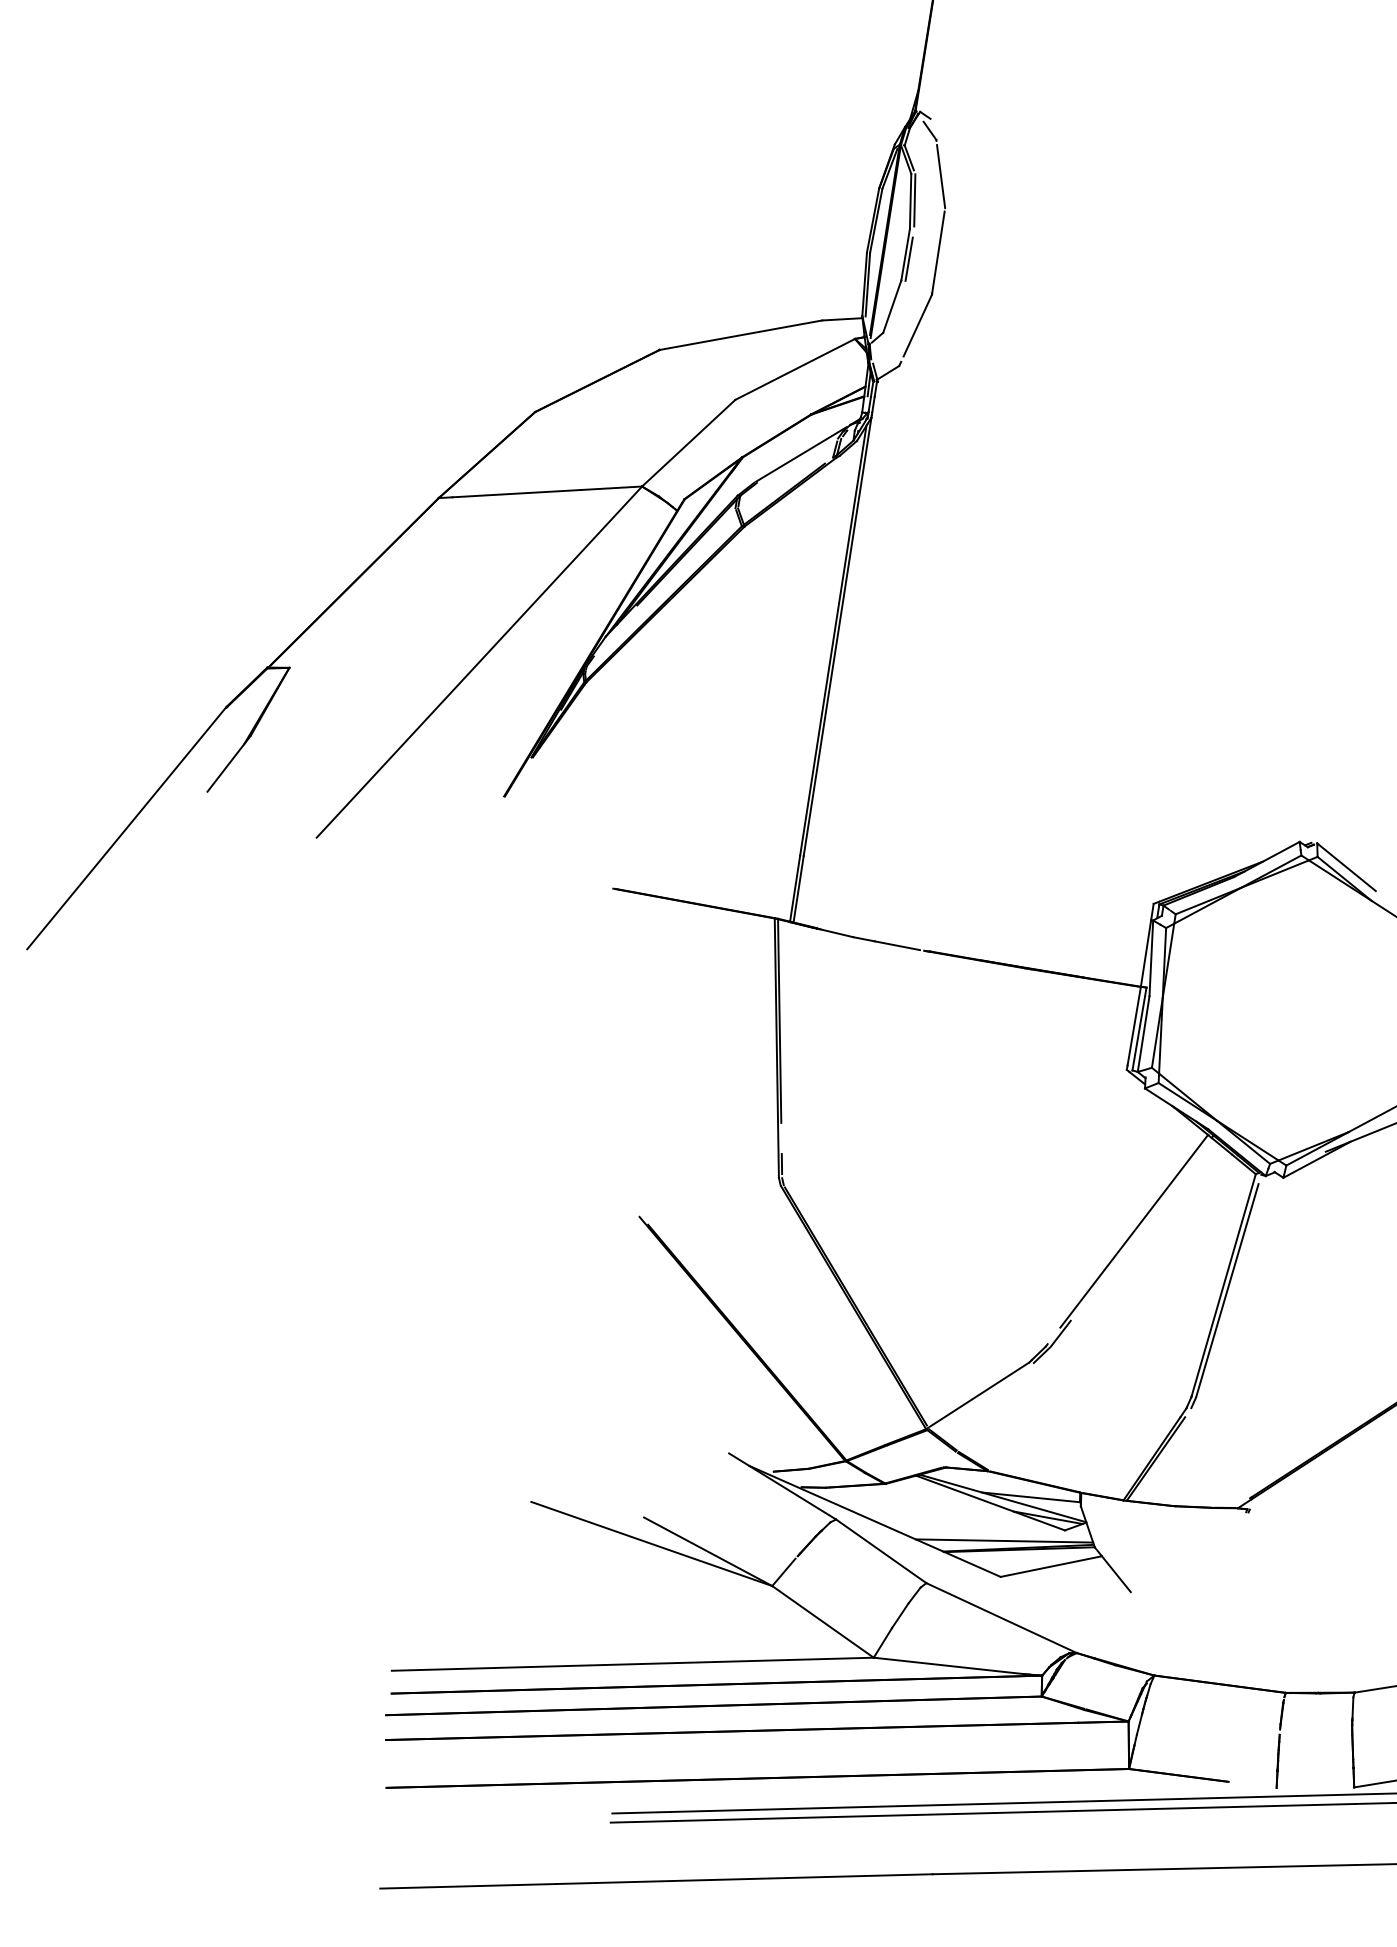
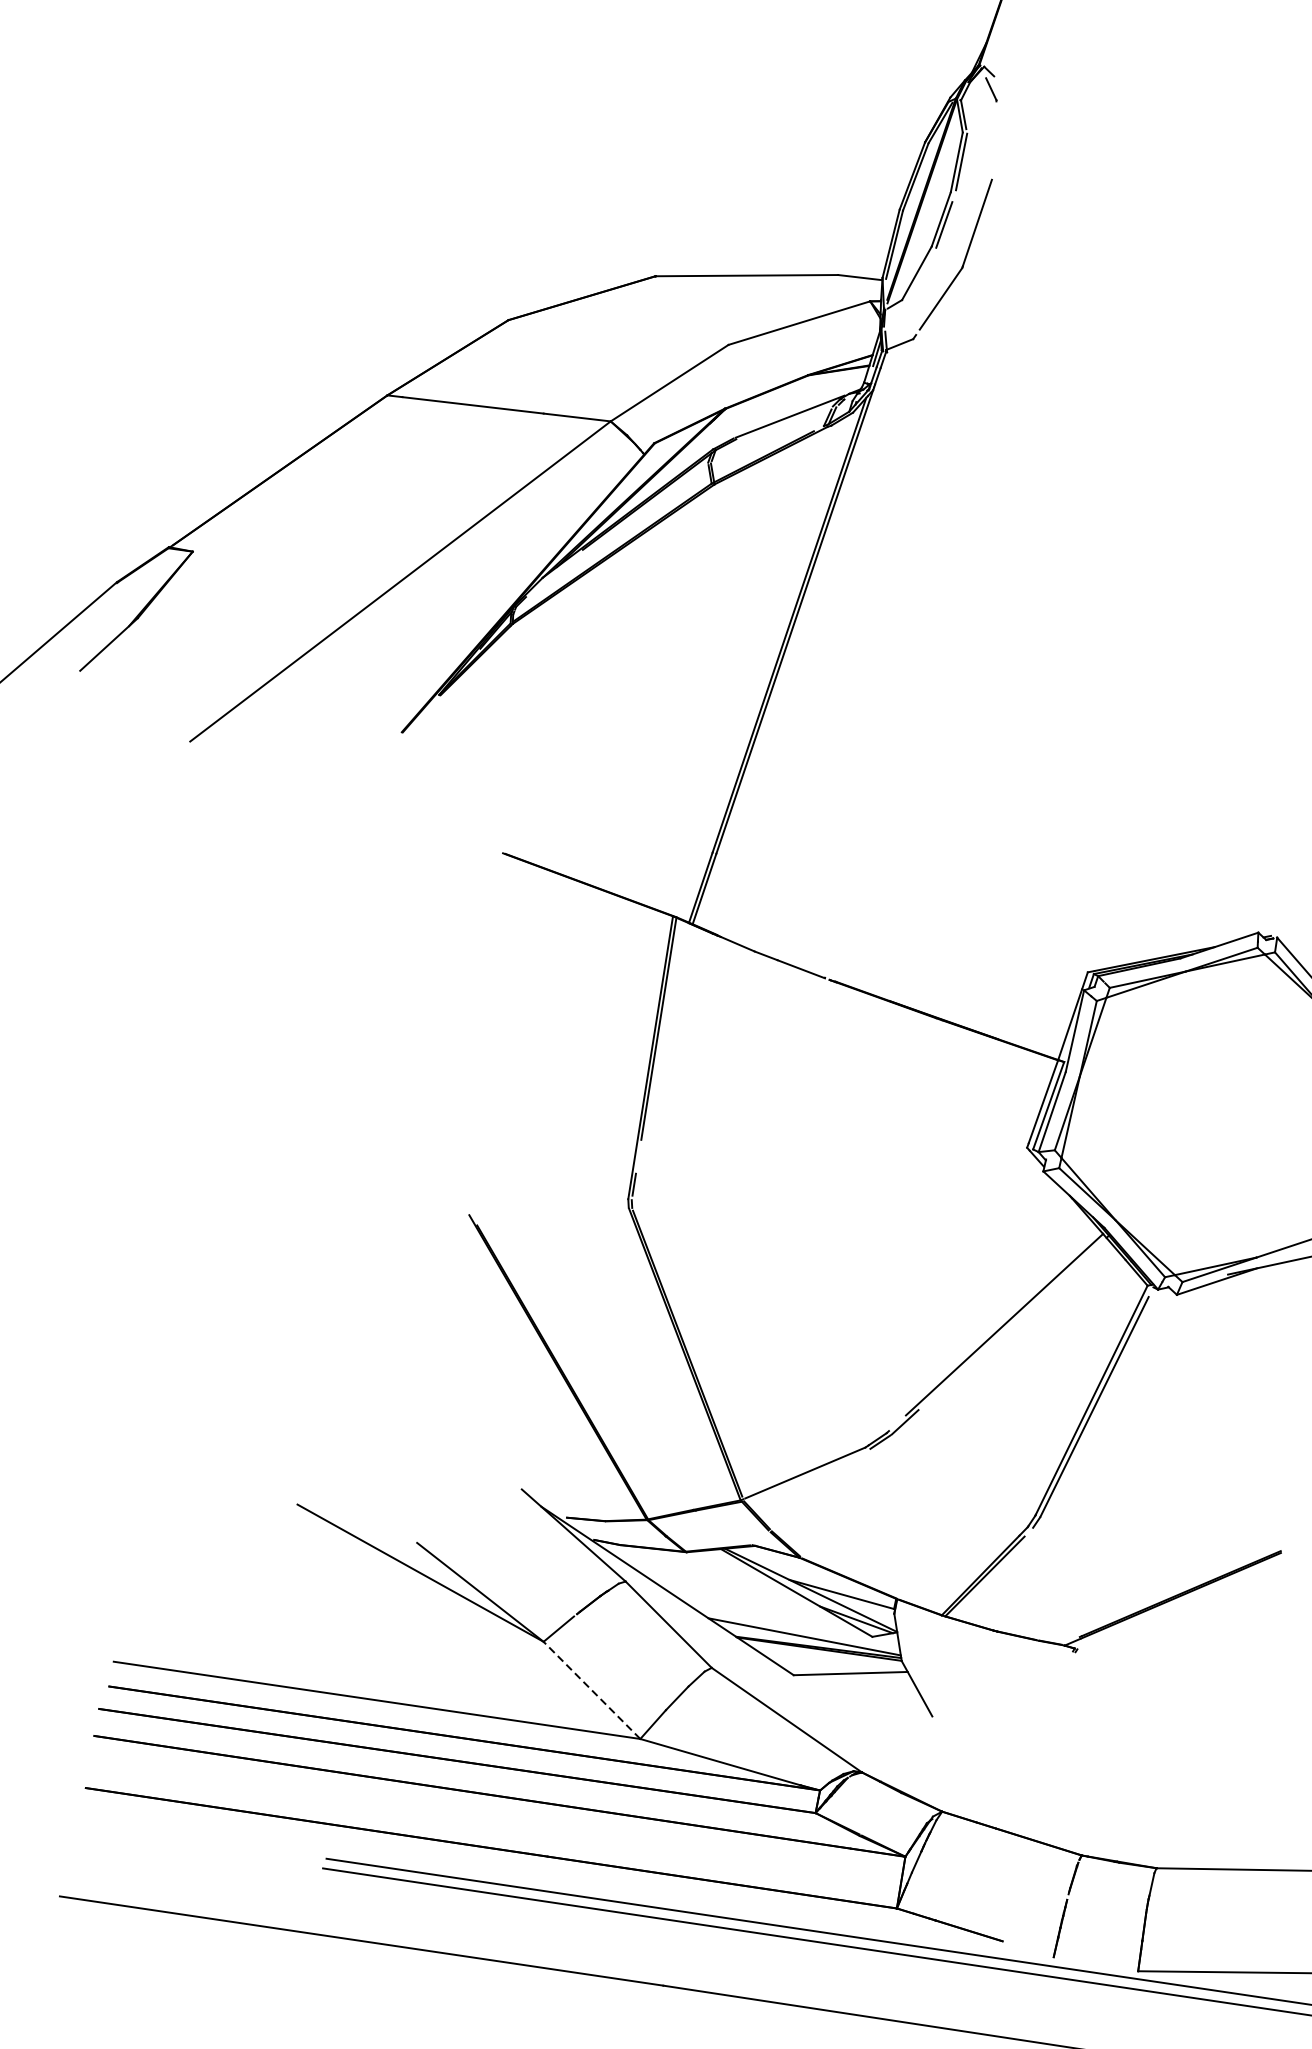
line: (941, 176) -> (995, 141), removed
line: (822, 1621) -> (591, 1689), solid -> dashed

